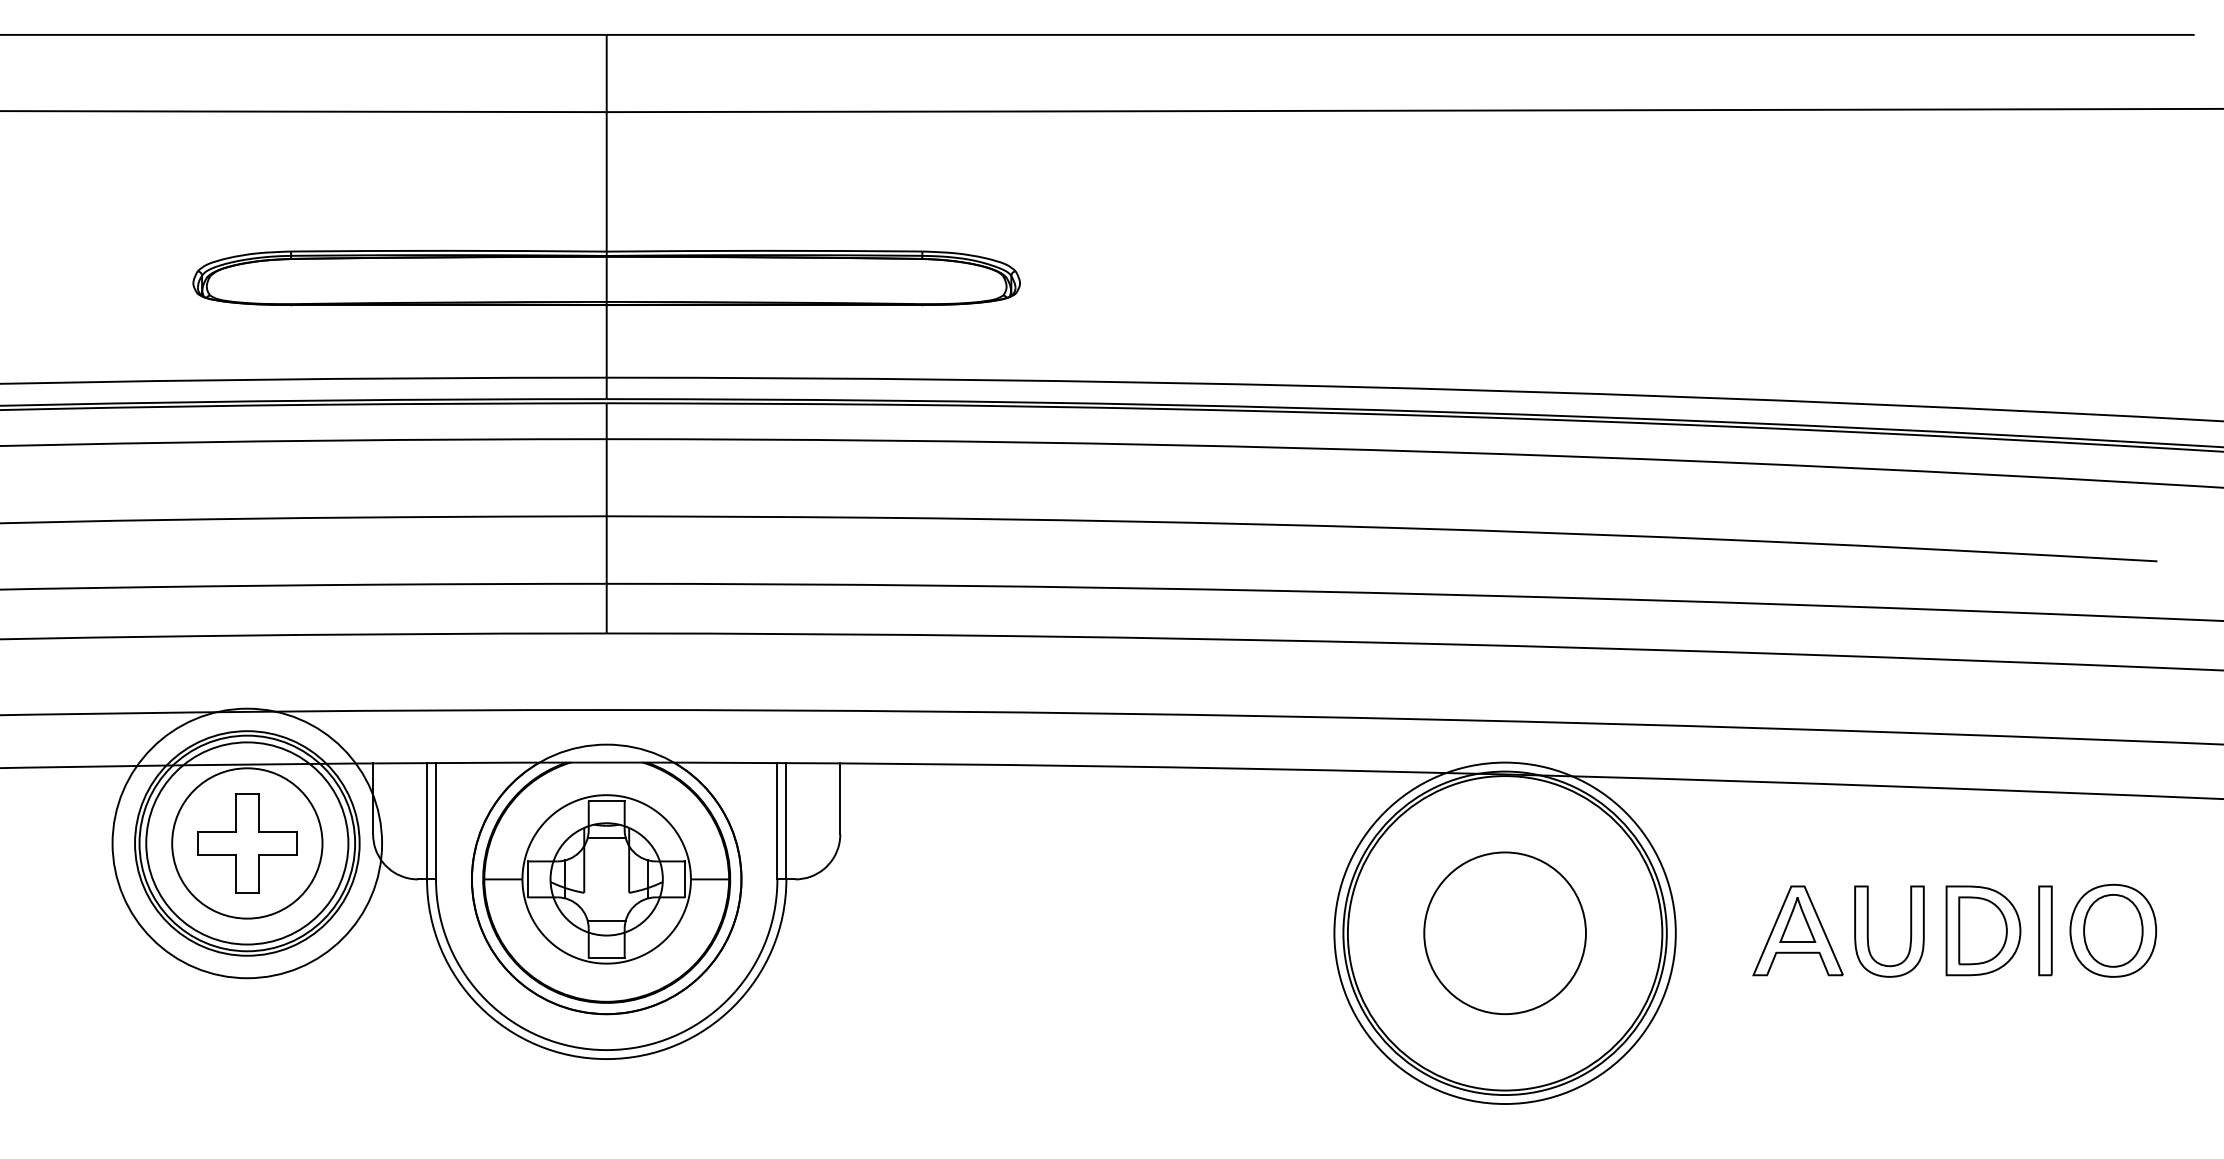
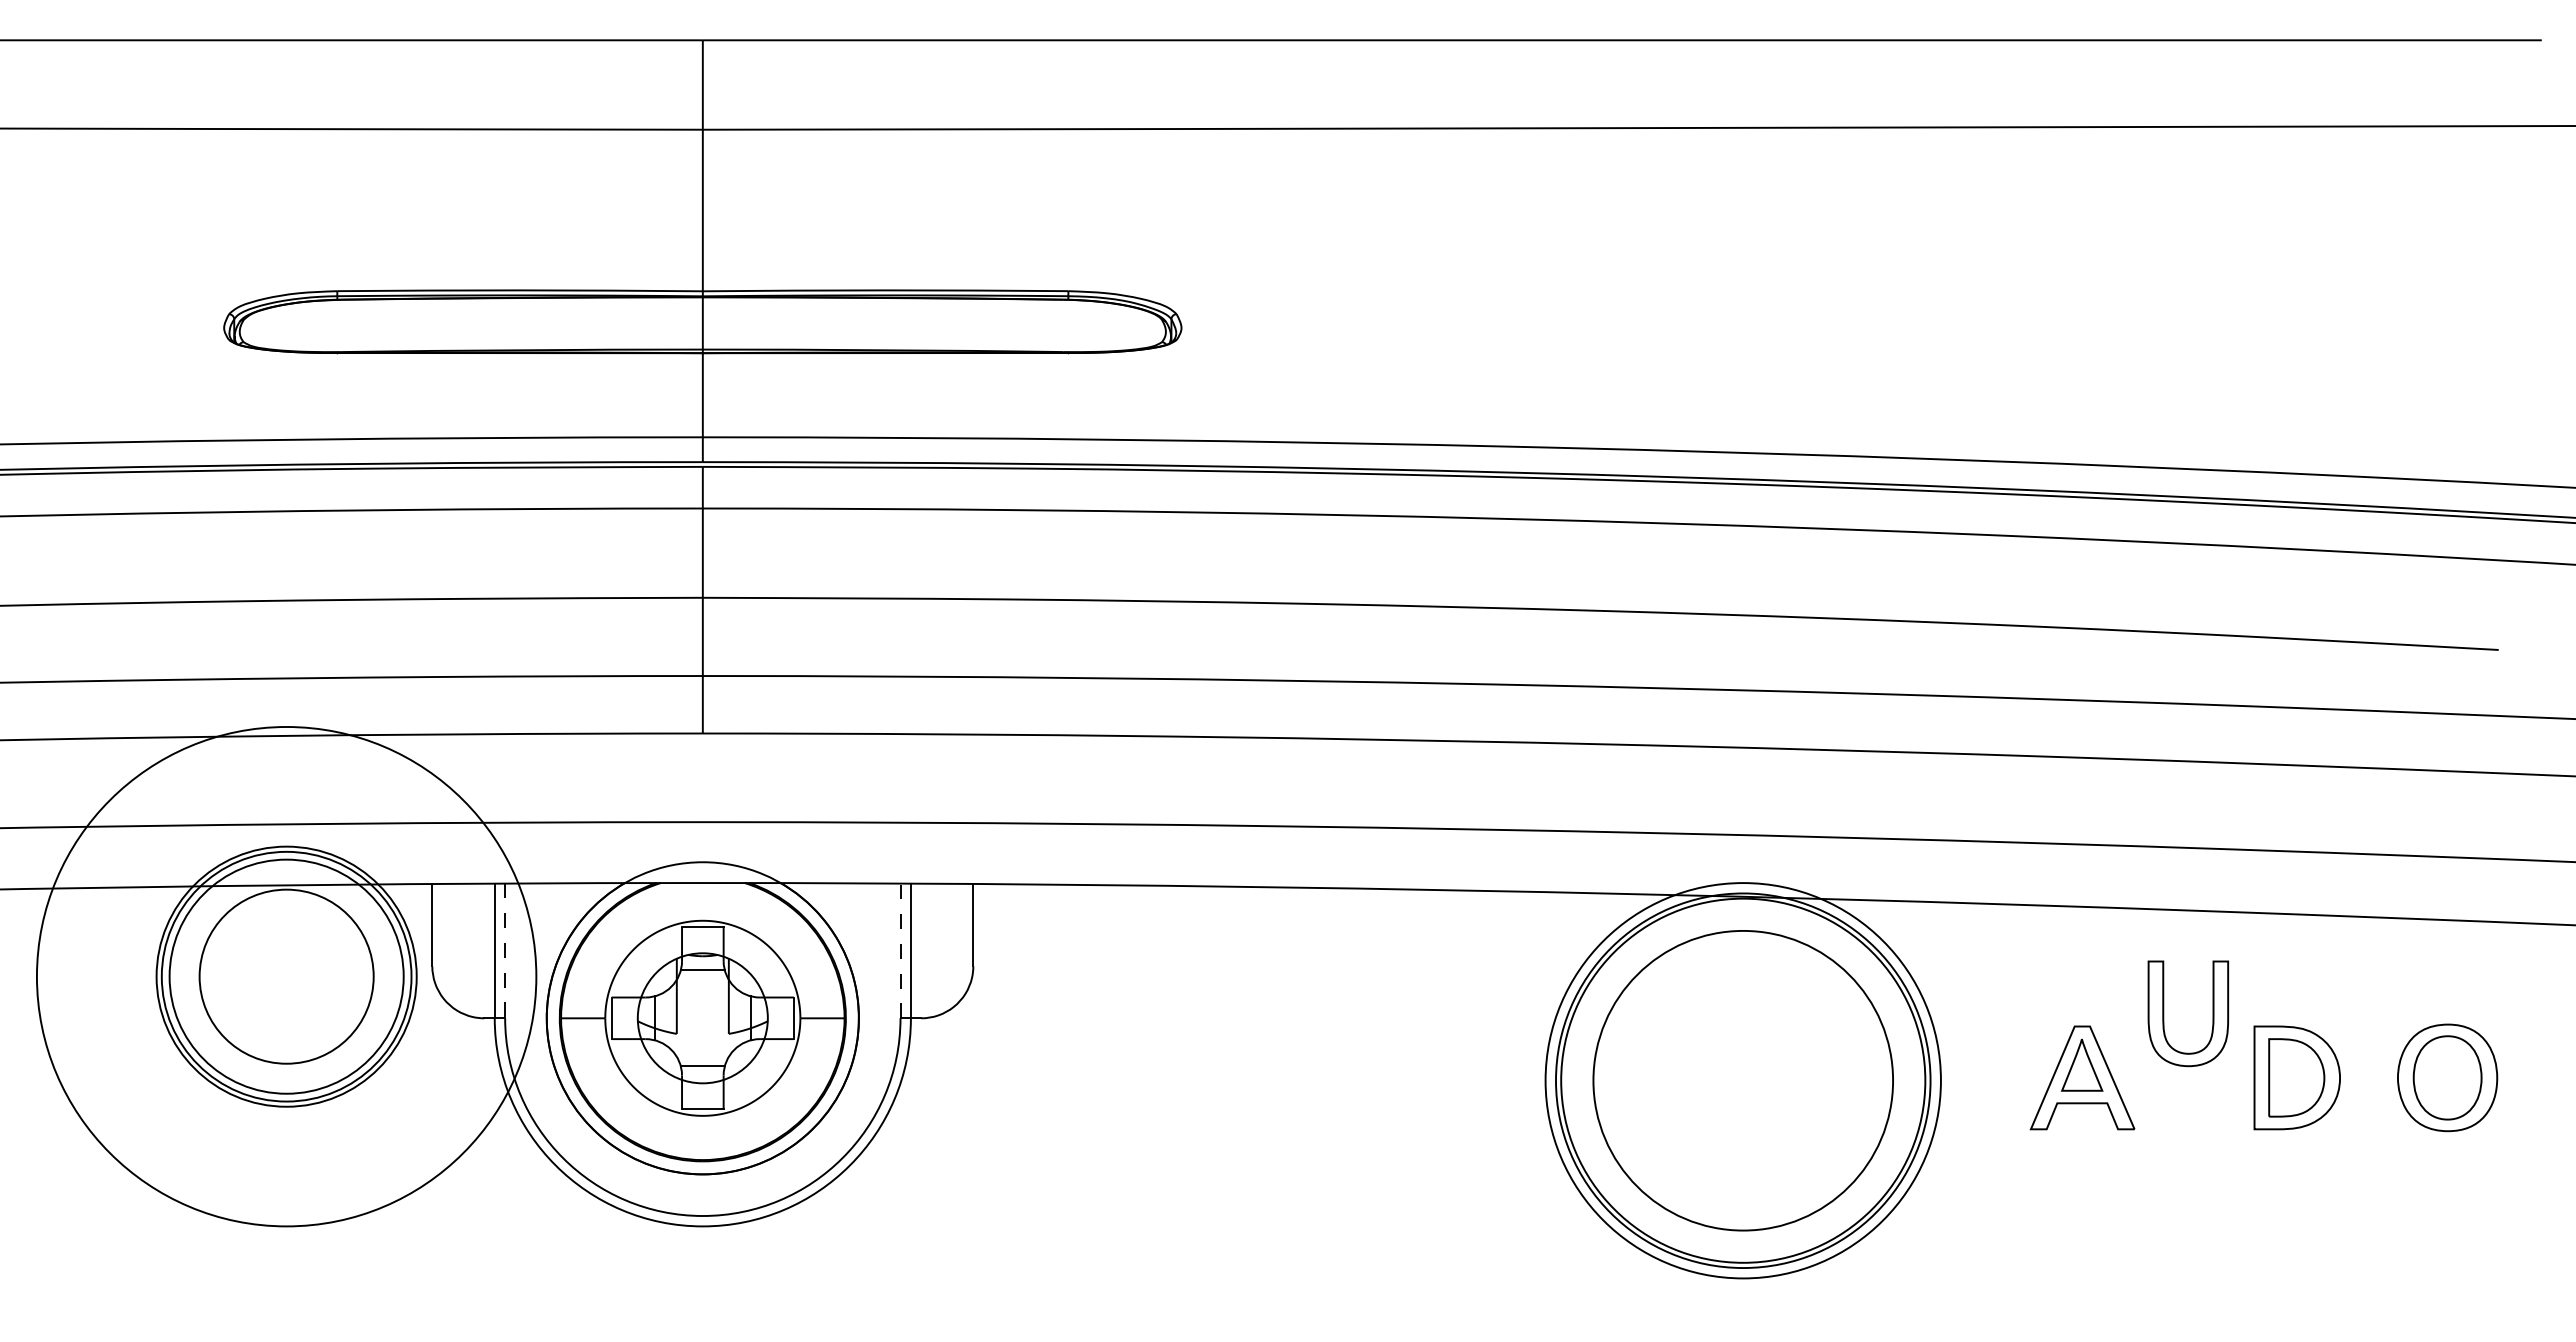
line: (777, 820) -> (900, 950), solid -> dashed
line: (436, 821) -> (505, 951), solid -> dashed
circle: (247, 843) -> (286, 976), size x1.6
part: (247, 843) -> (286, 976), removed
part: (2045, 930) -> (2368, 1077), removed
part: (1868, 931) -> (2164, 1013), moved
circle: (1504, 933) -> (1742, 1080), size x1.6

